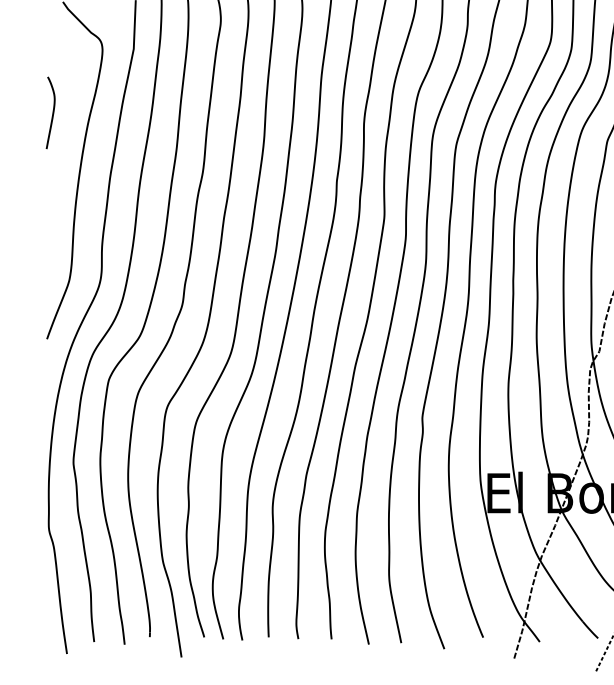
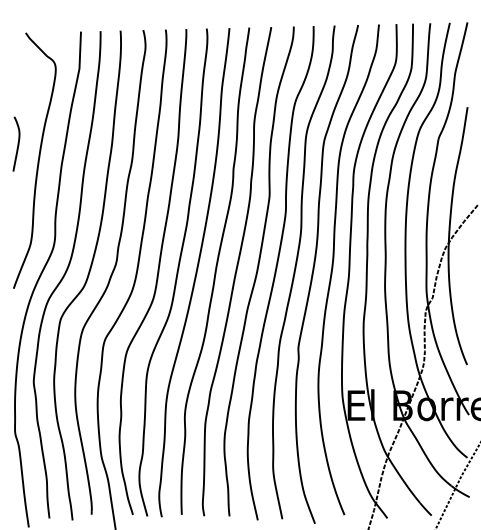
curve: (52, 112) -> (17, 143), moved

